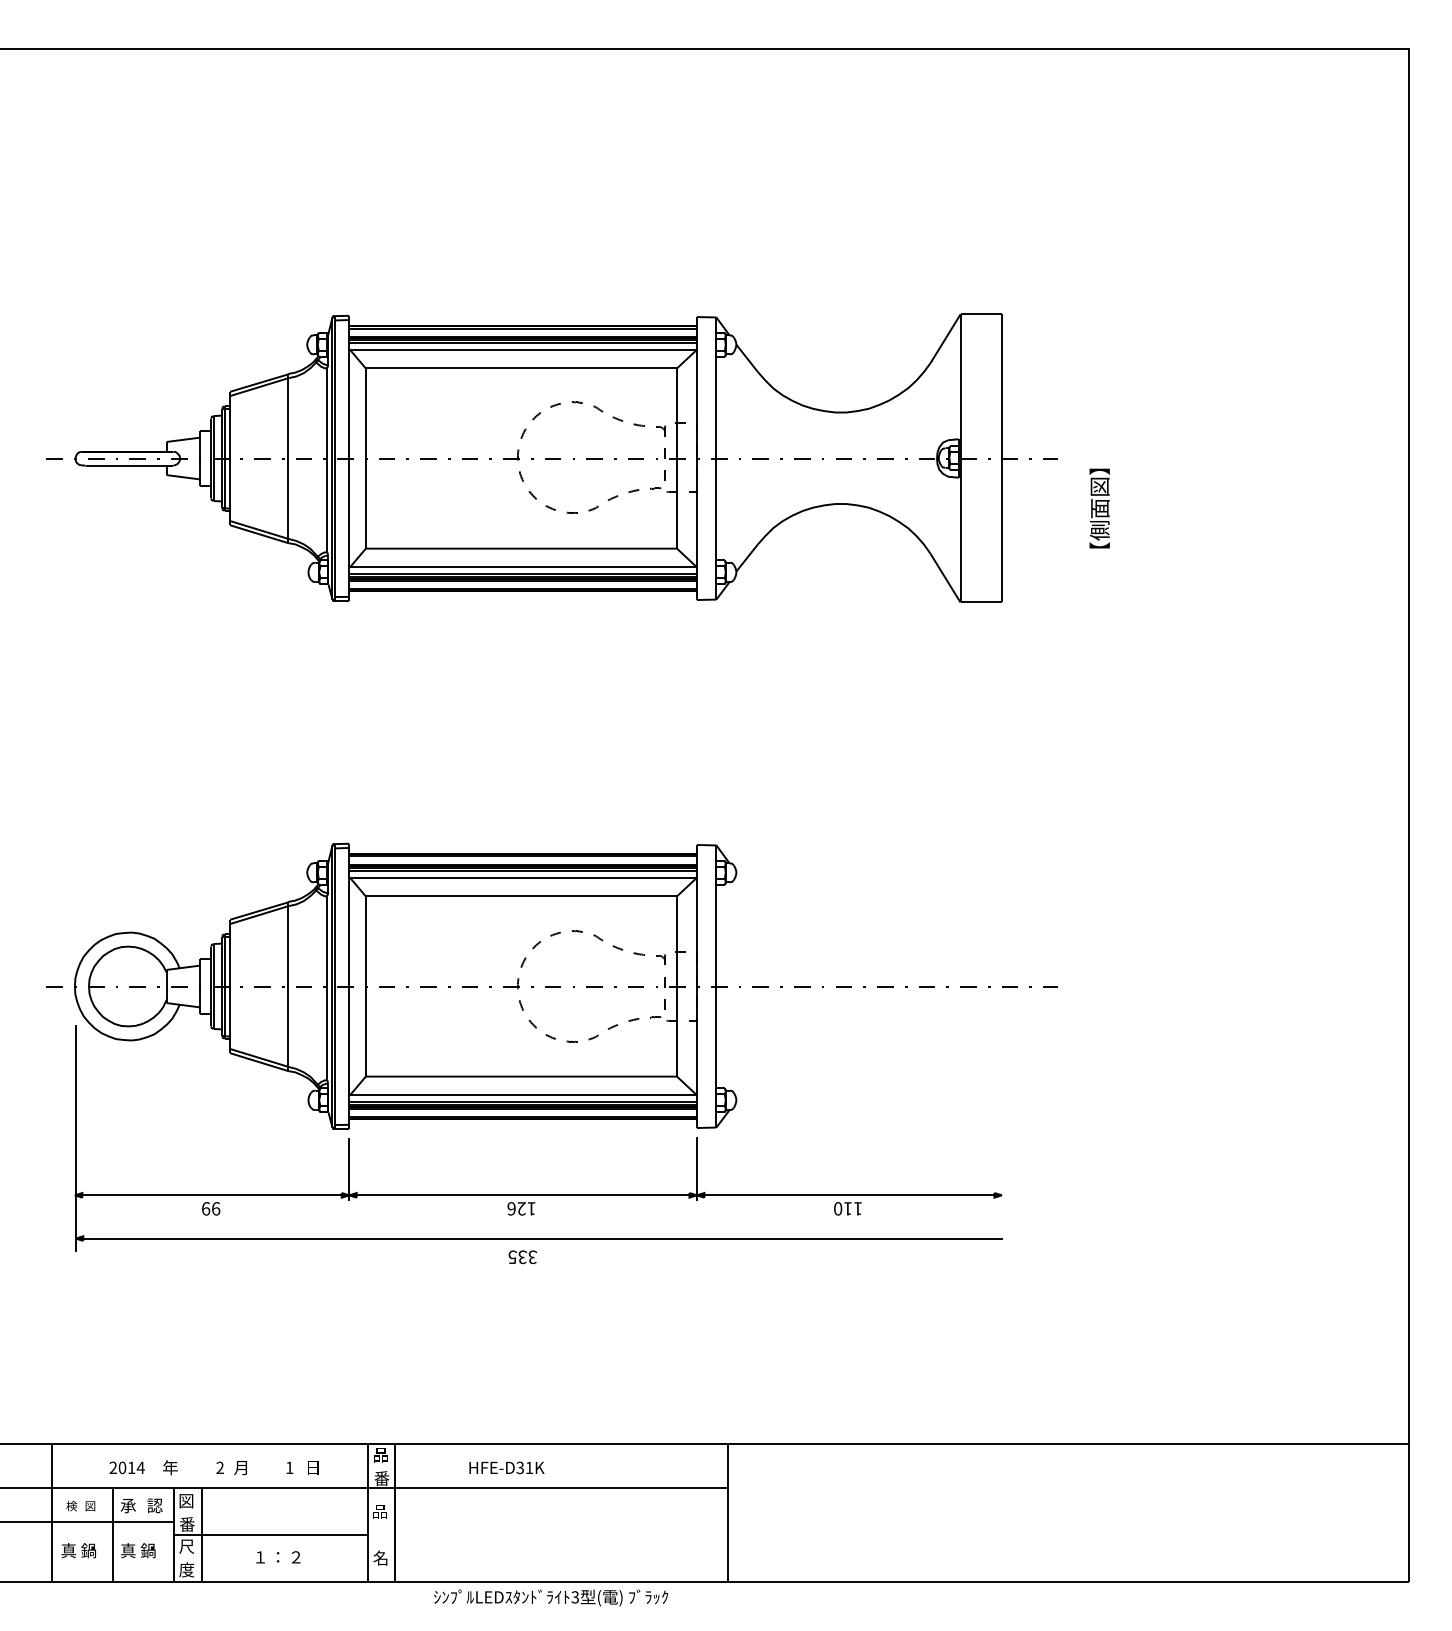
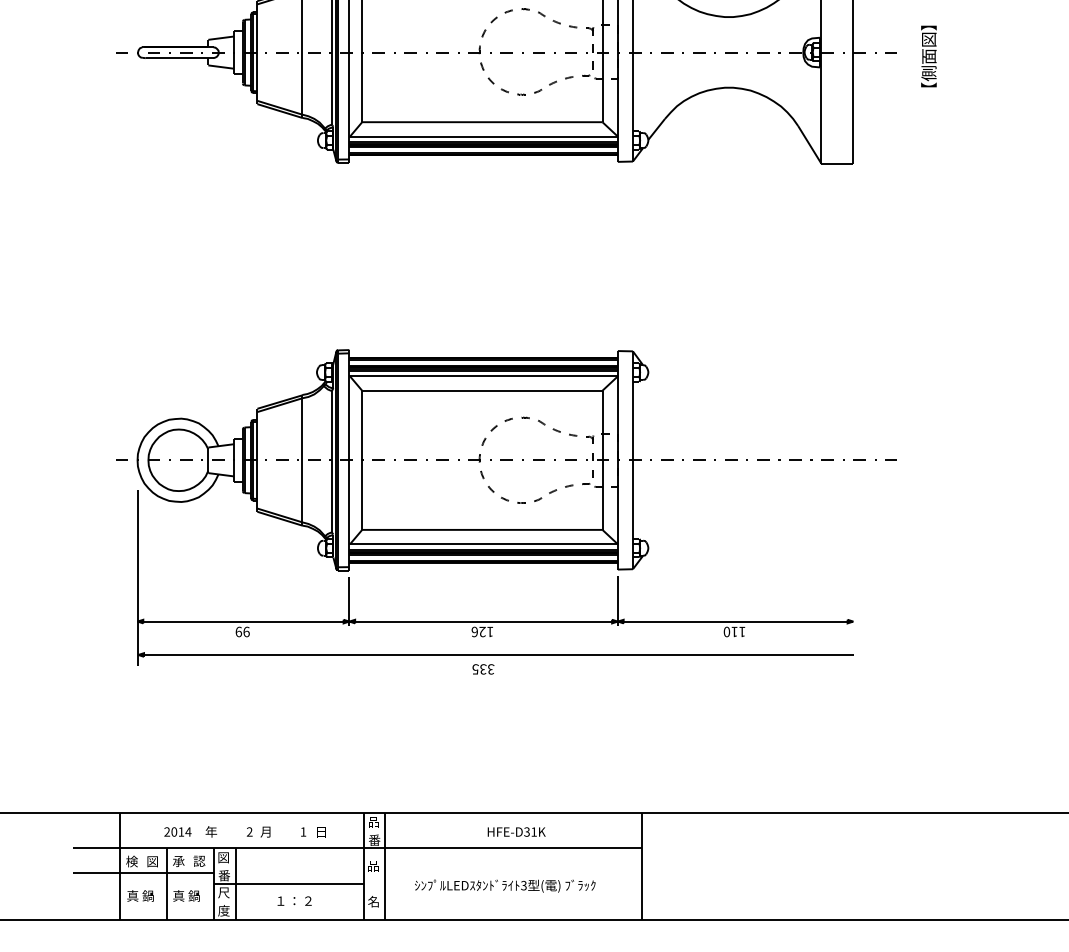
text: (1099, 508) -> (928, 56), moved
text: (506, 1467) -> (516, 831), moved
part: (80, 1505) -> (141, 861), size x1.43
text: (551, 1597) -> (505, 885), moved

